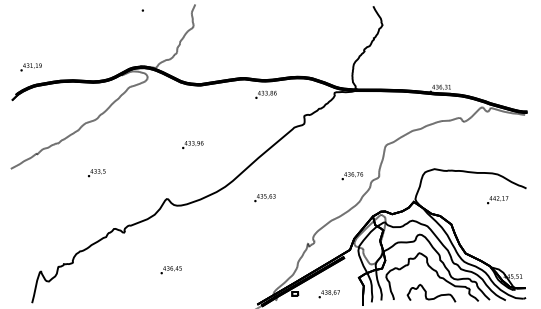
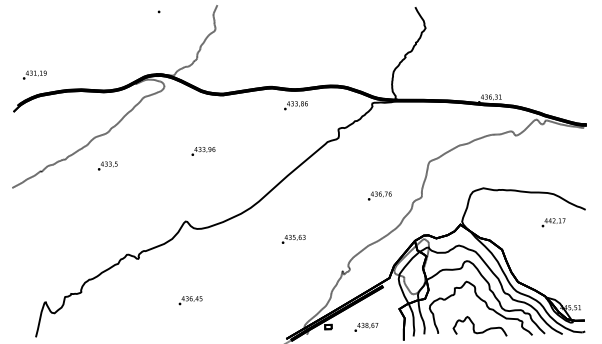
text: (192, 145) -> (203, 151), moved
text: (96, 173) -> (107, 166), moved
text: (352, 176) -> (379, 196), moved
text: (264, 198) -> (293, 239), moved

